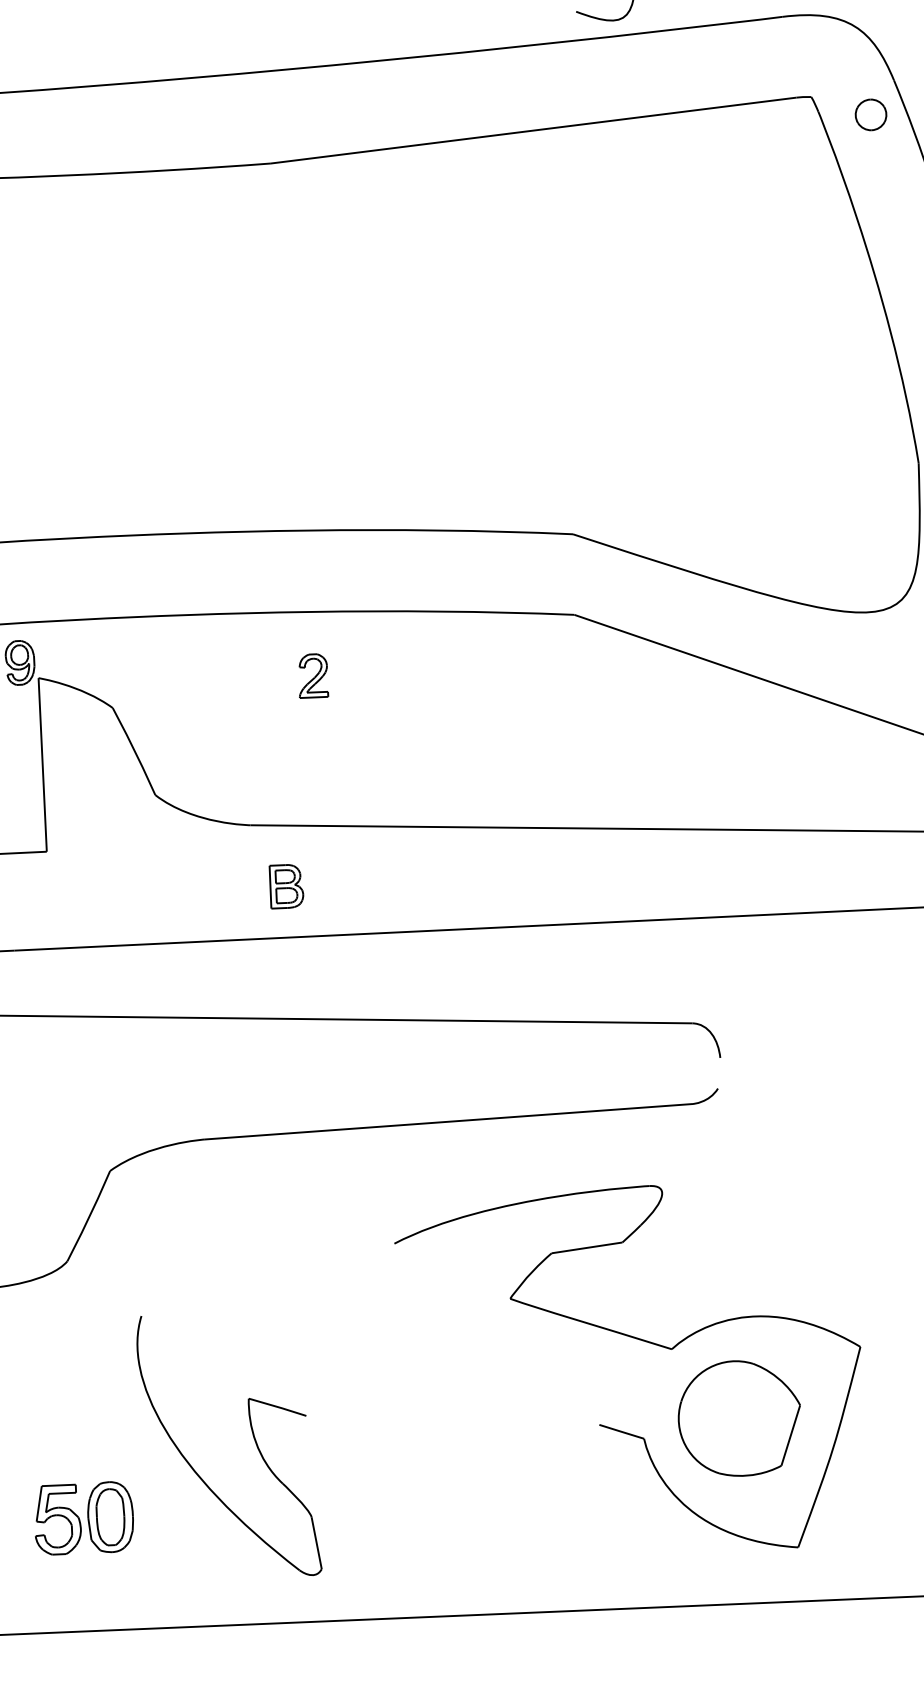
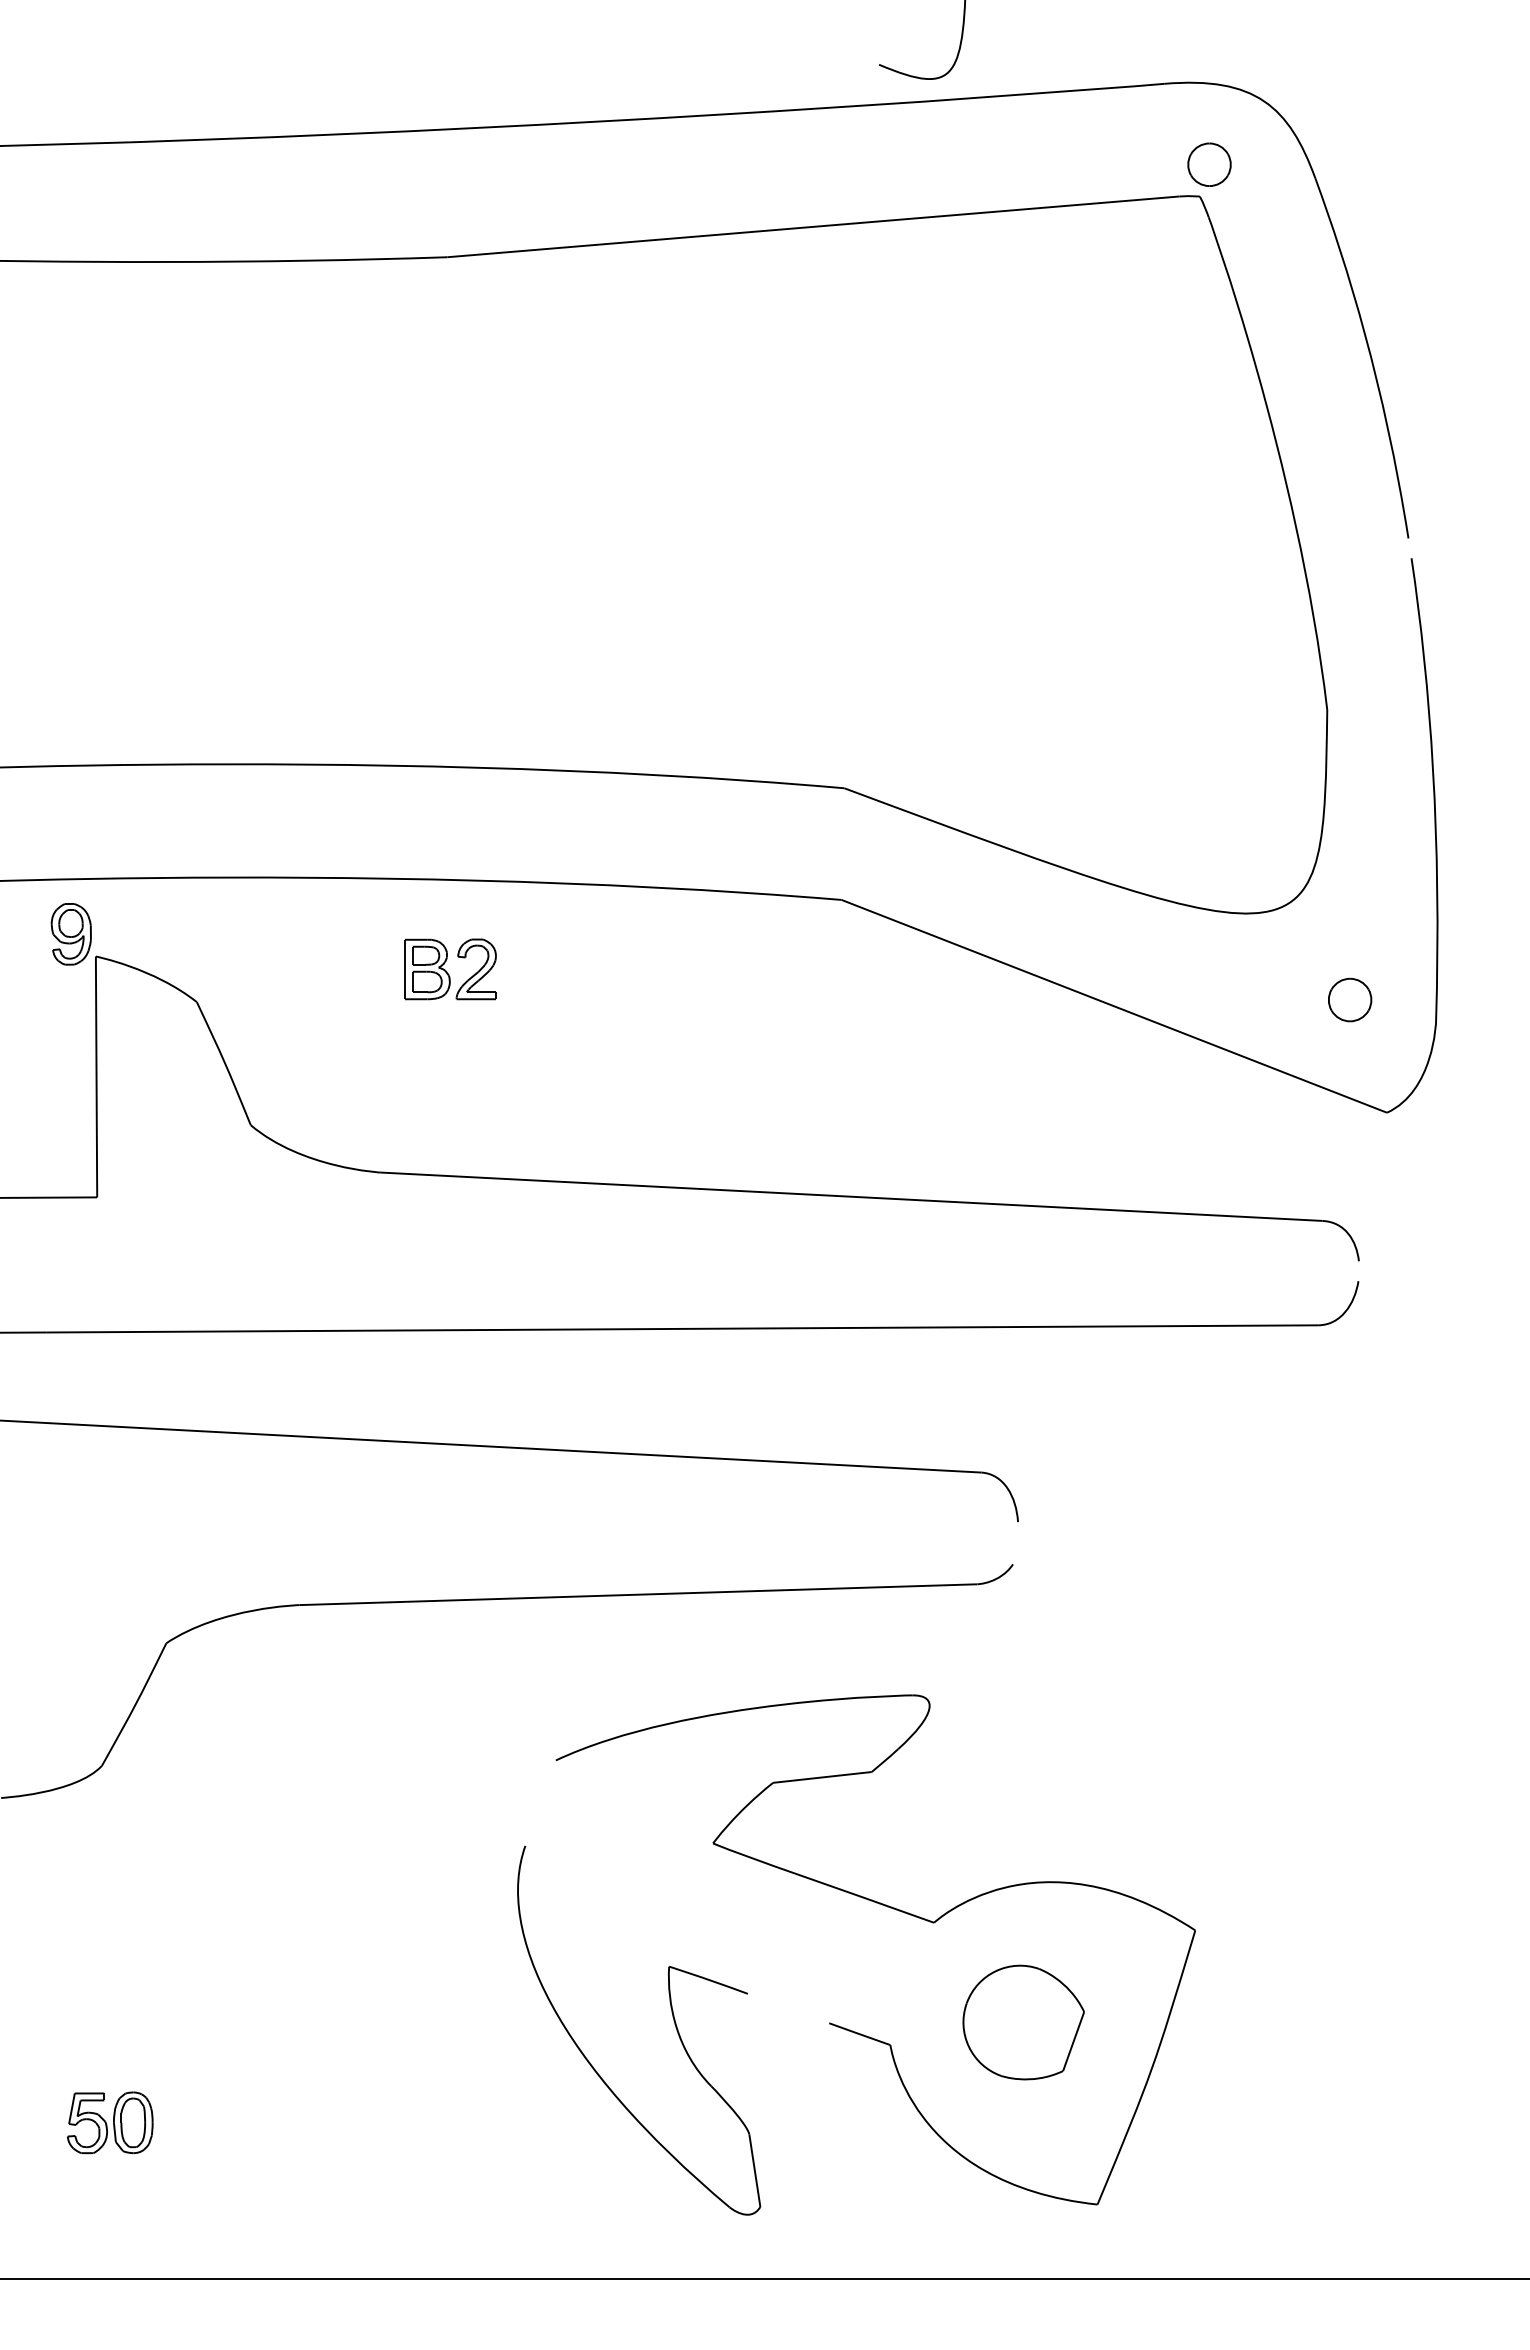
part: (871, 114) -> (1209, 164), moved
part: (286, 886) -> (427, 969), moved
part: (739, 1418) -> (1023, 2022), size x0.71
part: (253, 1438) -> (673, 2021), moved
part: (84, 1518) -> (110, 2122), size x0.62

